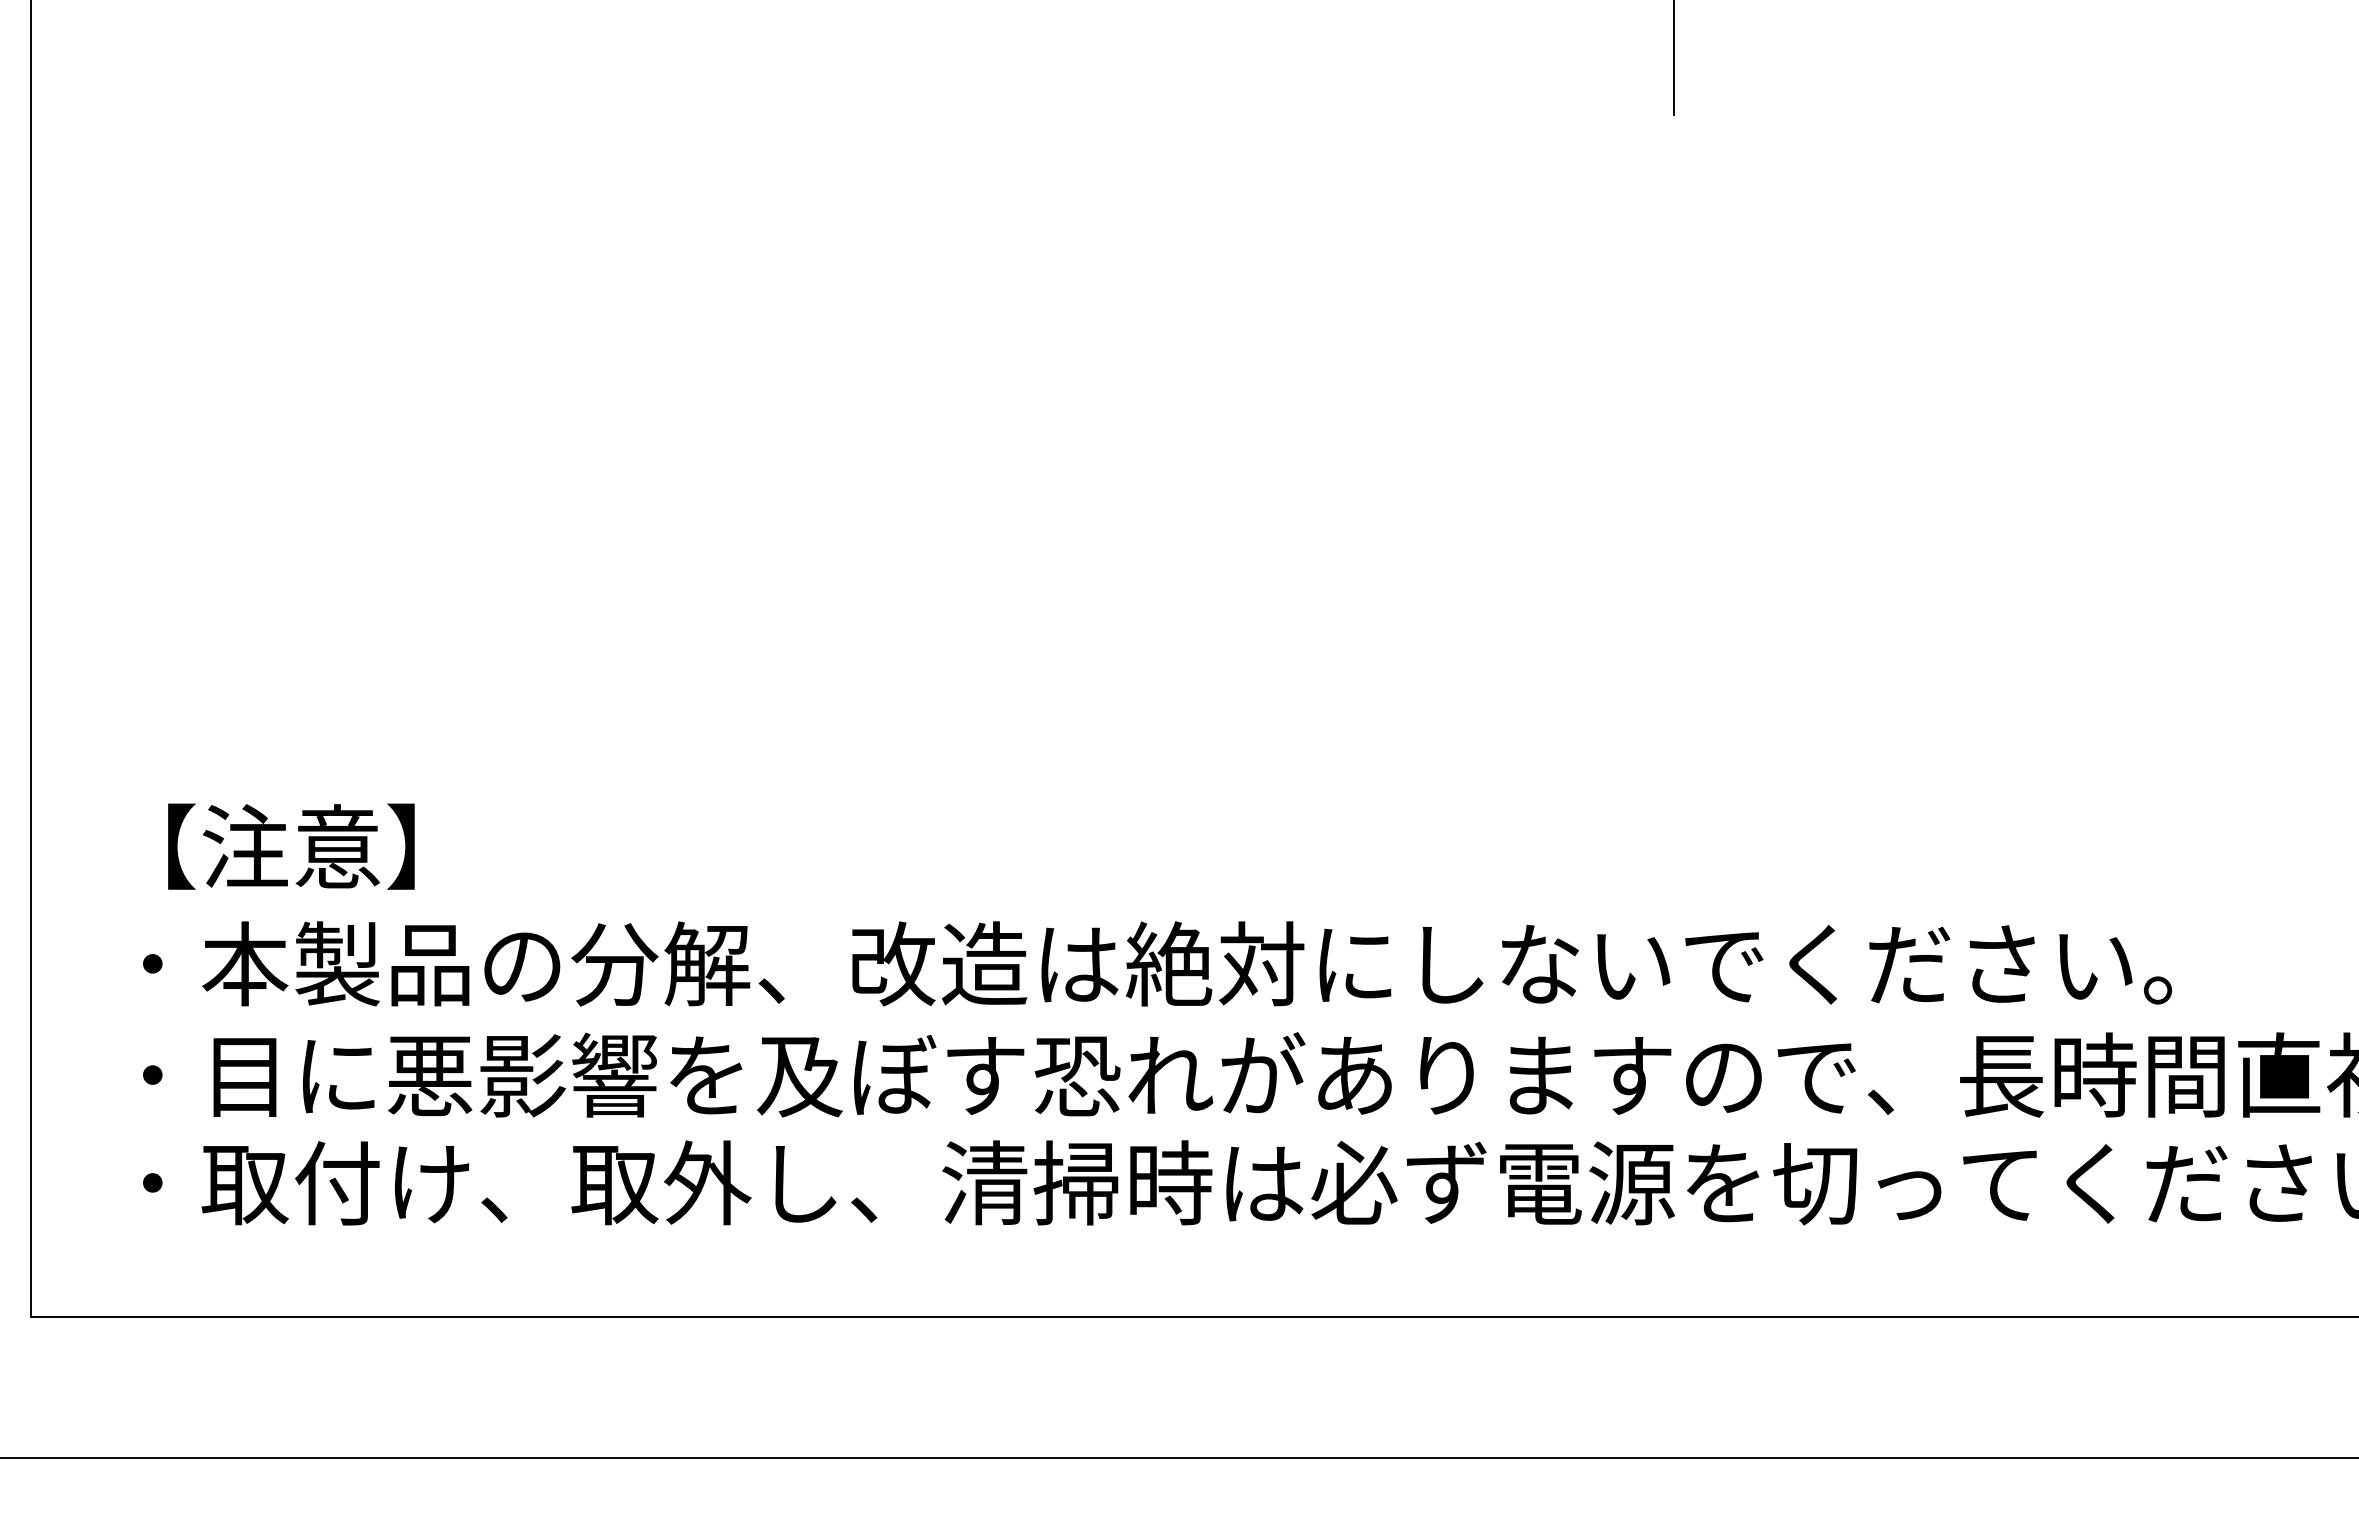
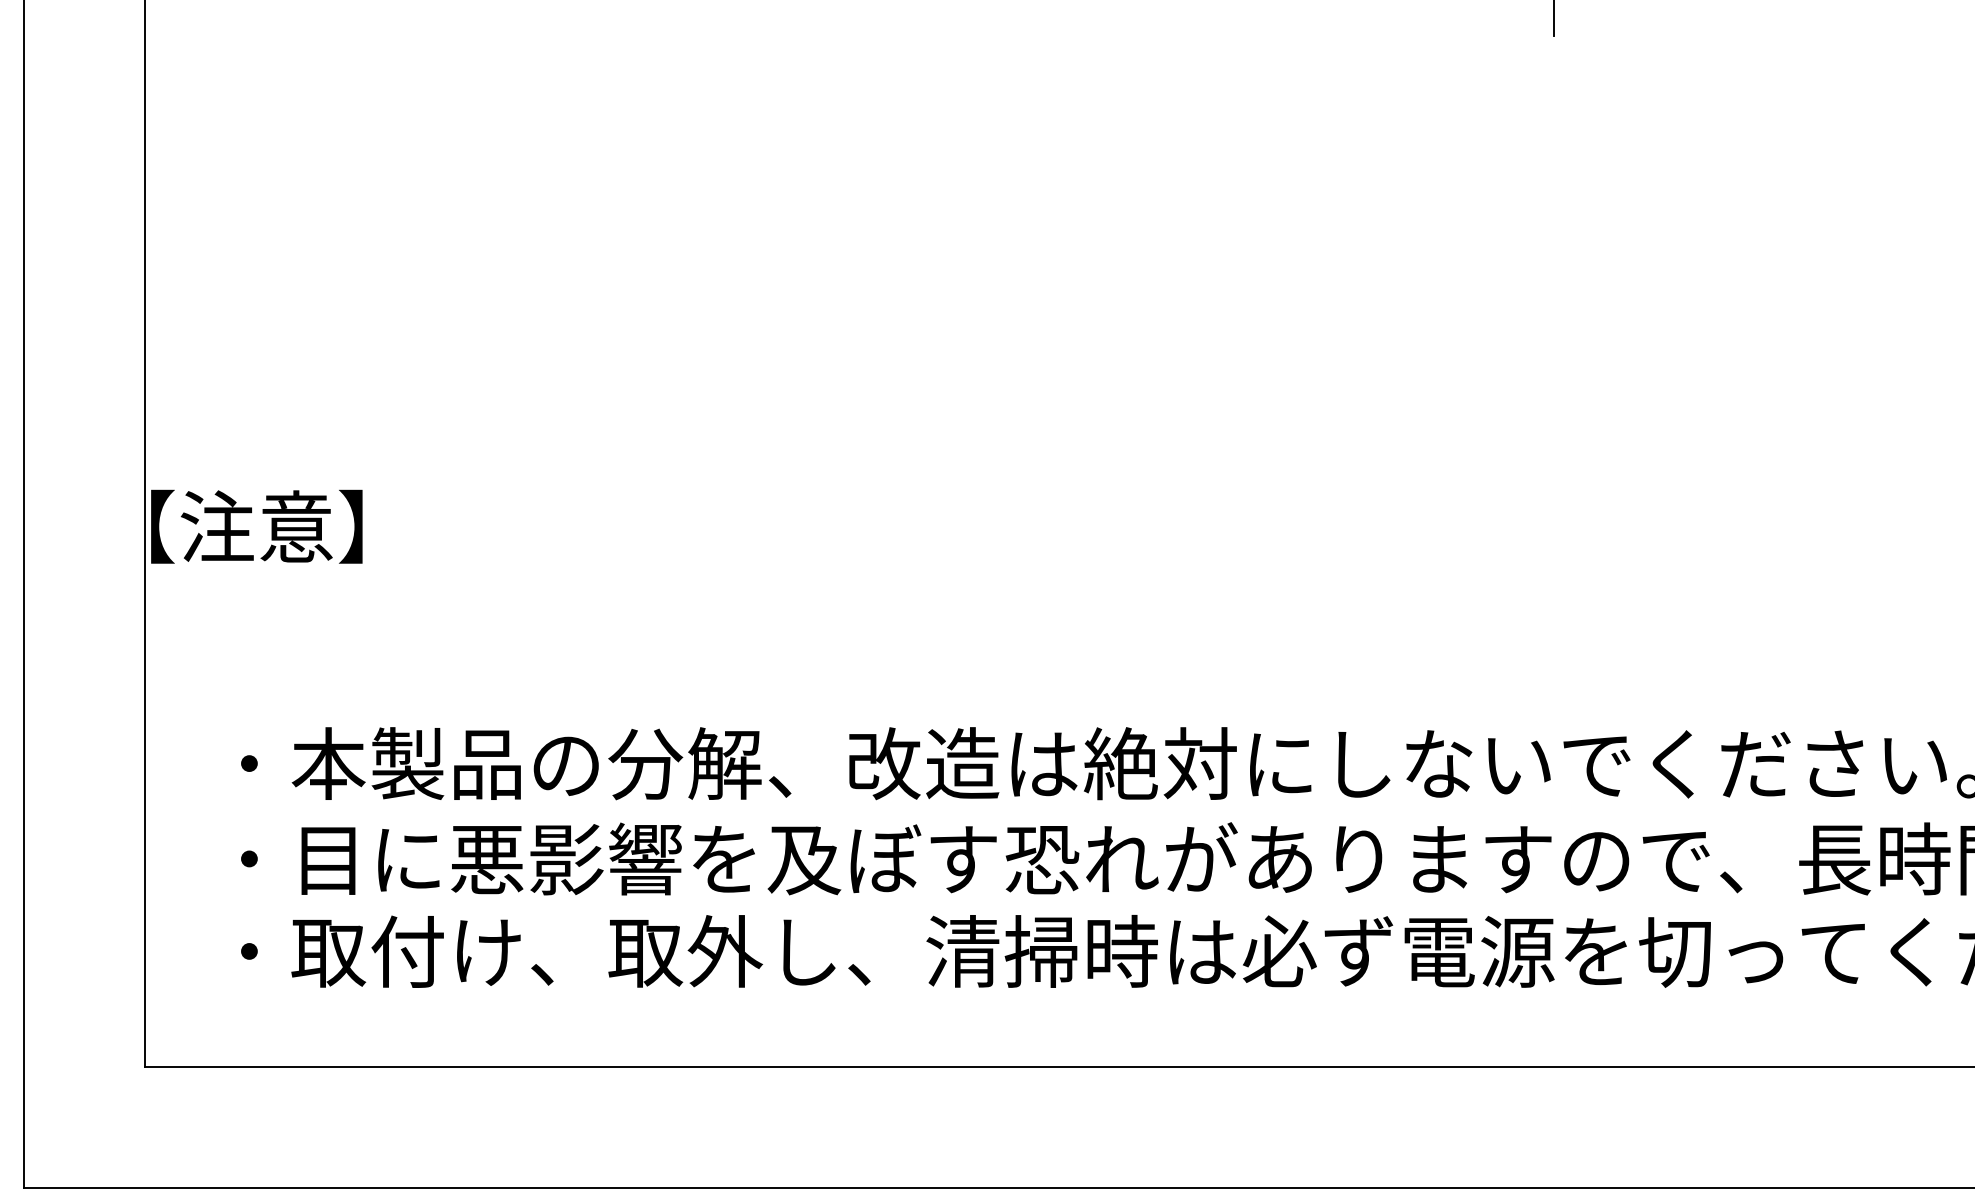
text: (291, 846) -> (256, 526), moved

